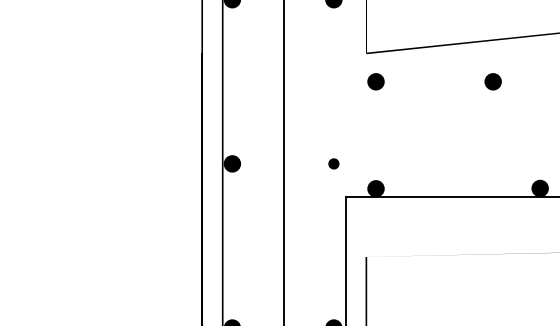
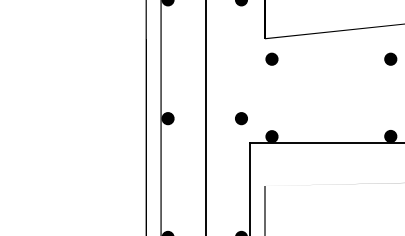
part: (492, 81) -> (390, 59), moved
part: (333, 163) -> (241, 118), size x1.67

